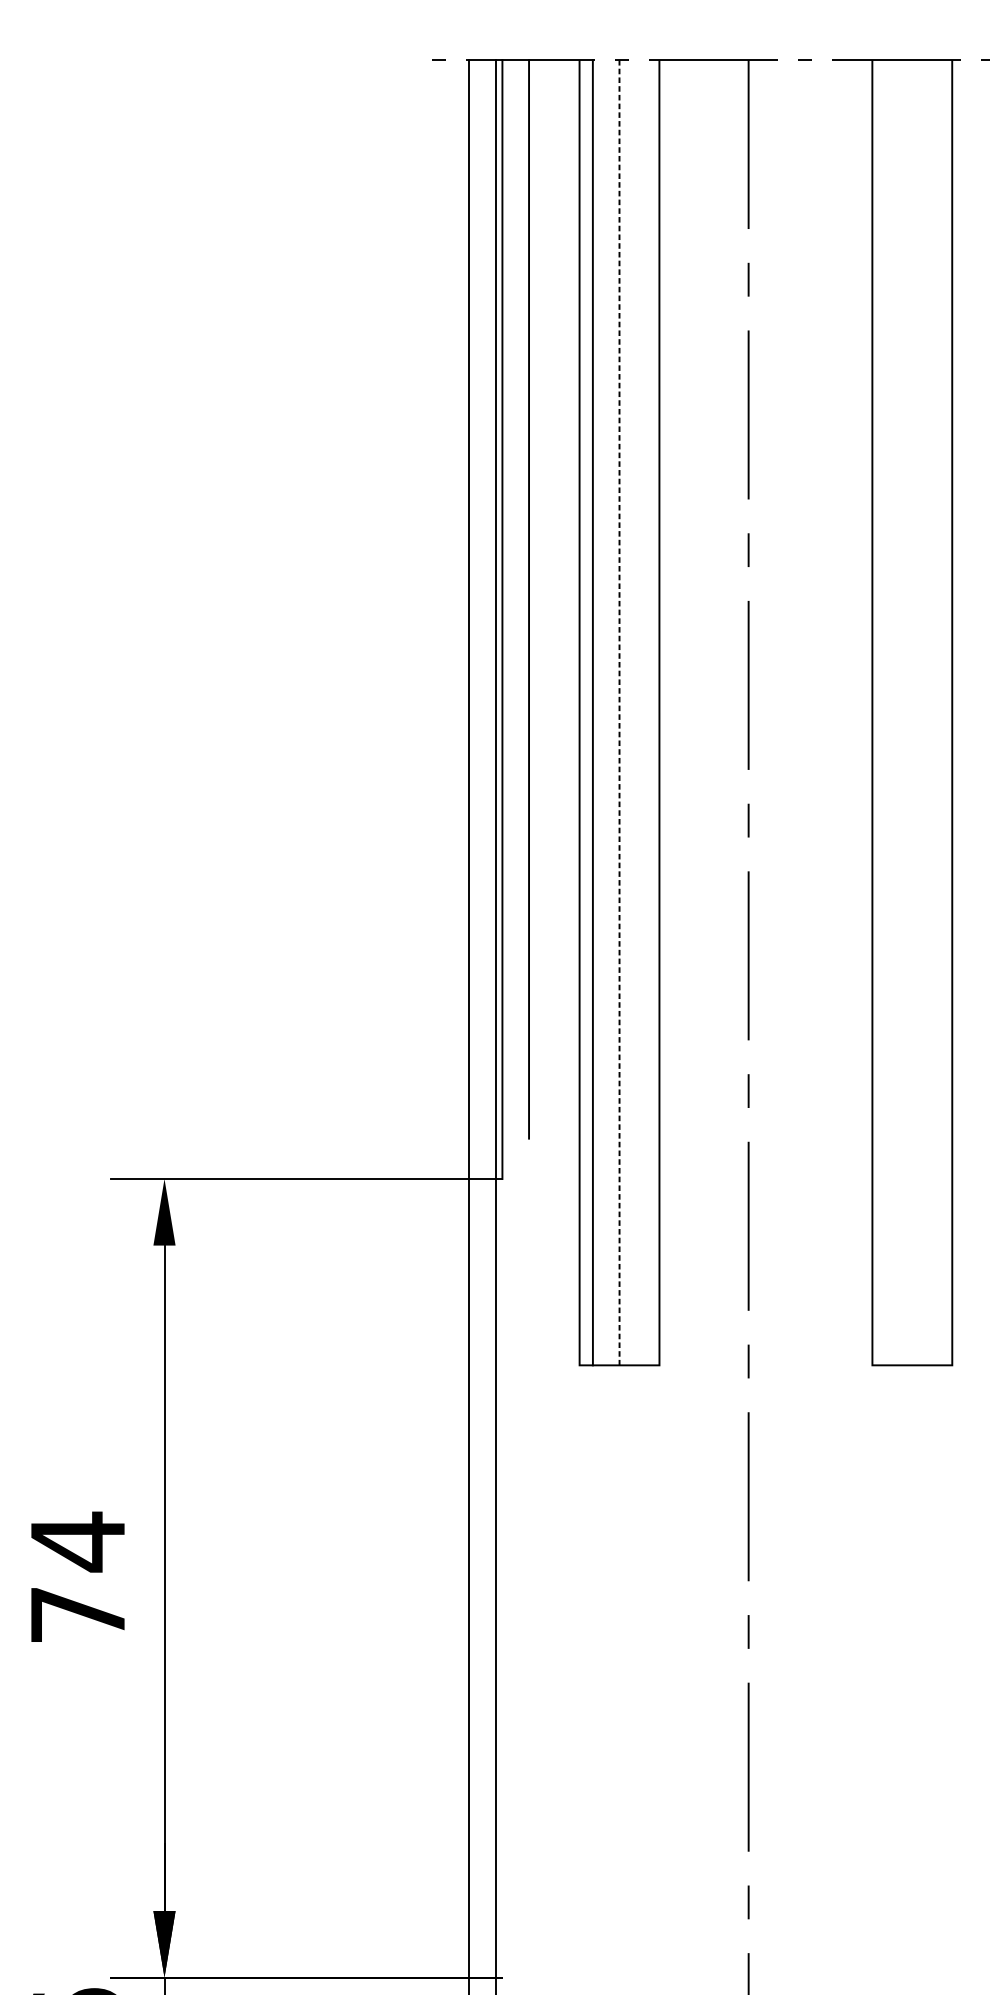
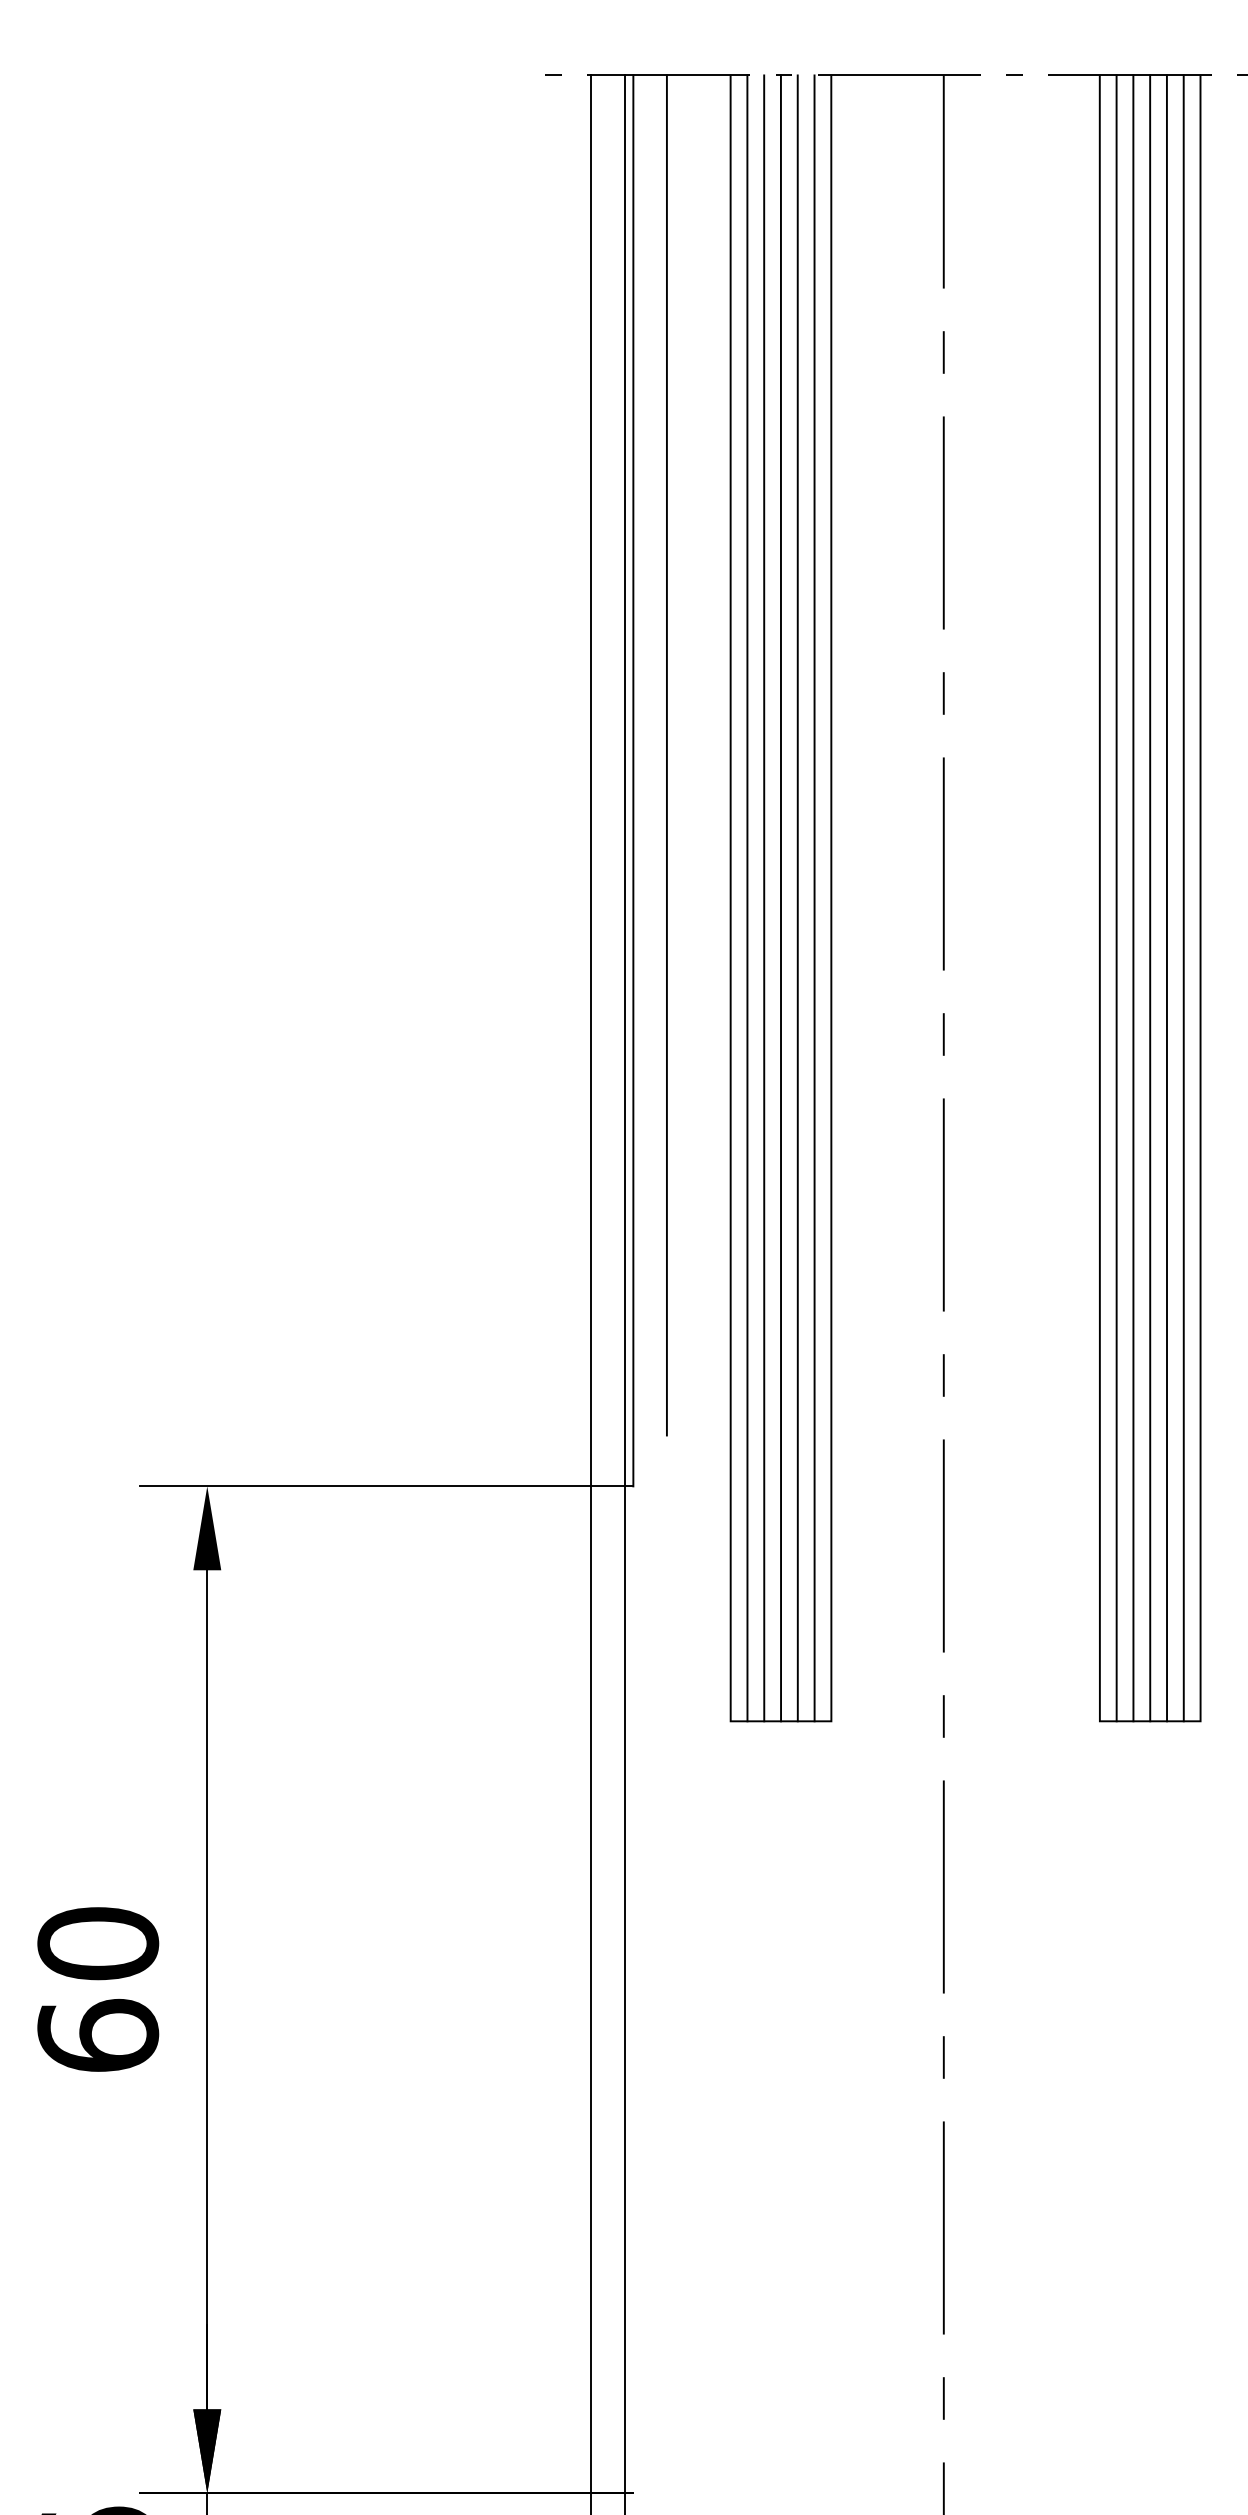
line: (606, 712) -> (764, 898), added
line: (619, 712) -> (780, 898), dashed -> solid
line: (632, 712) -> (797, 898), added
line: (646, 712) -> (814, 898), added
line: (885, 712) -> (1116, 898), added
line: (899, 712) -> (1133, 898), added
line: (912, 712) -> (1150, 898), added
line: (925, 712) -> (1166, 898), added
line: (938, 712) -> (1183, 898), added
text: (78, 1577) -> (98, 1988), 74 -> 60

